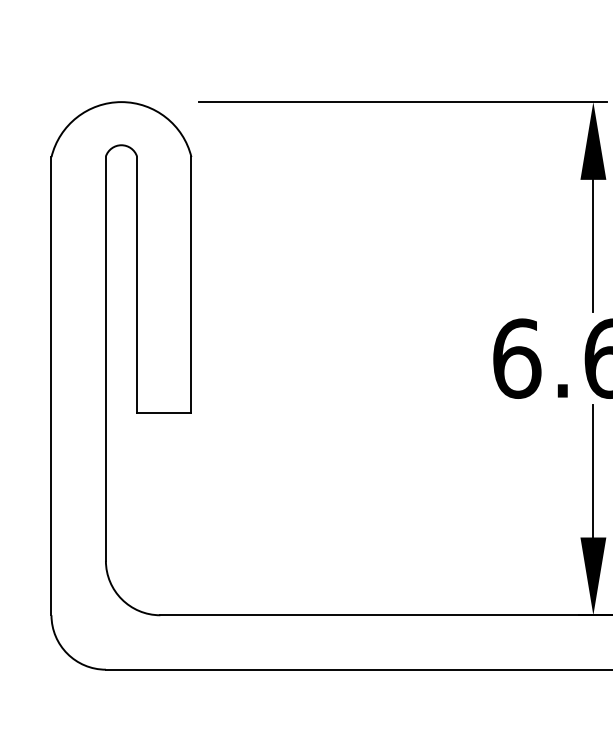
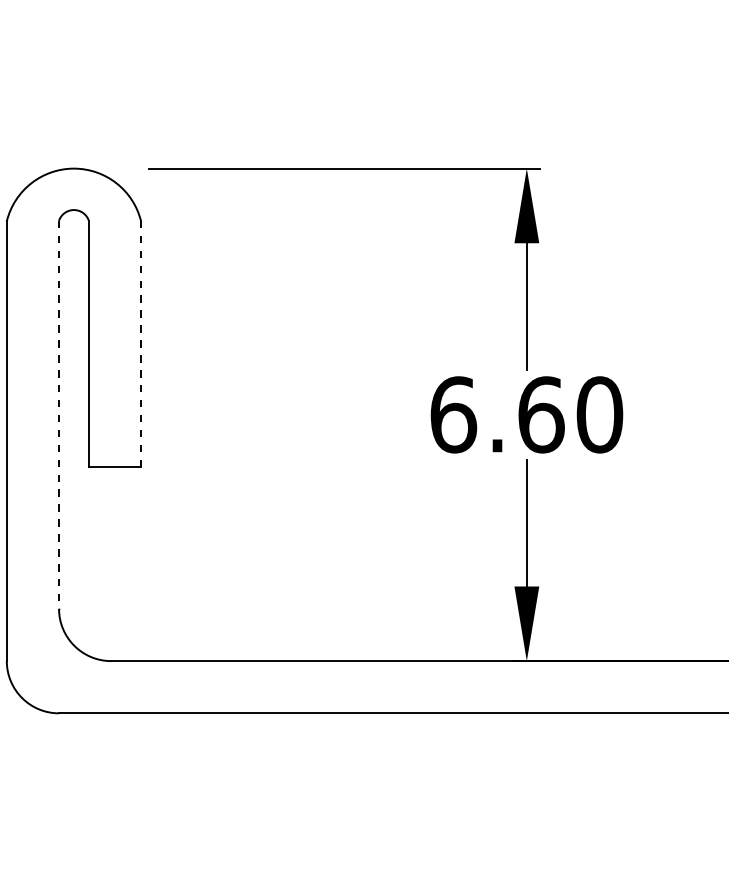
line: (191, 285) -> (141, 344), solid -> dashed
line: (106, 359) -> (59, 415), solid -> dashed

